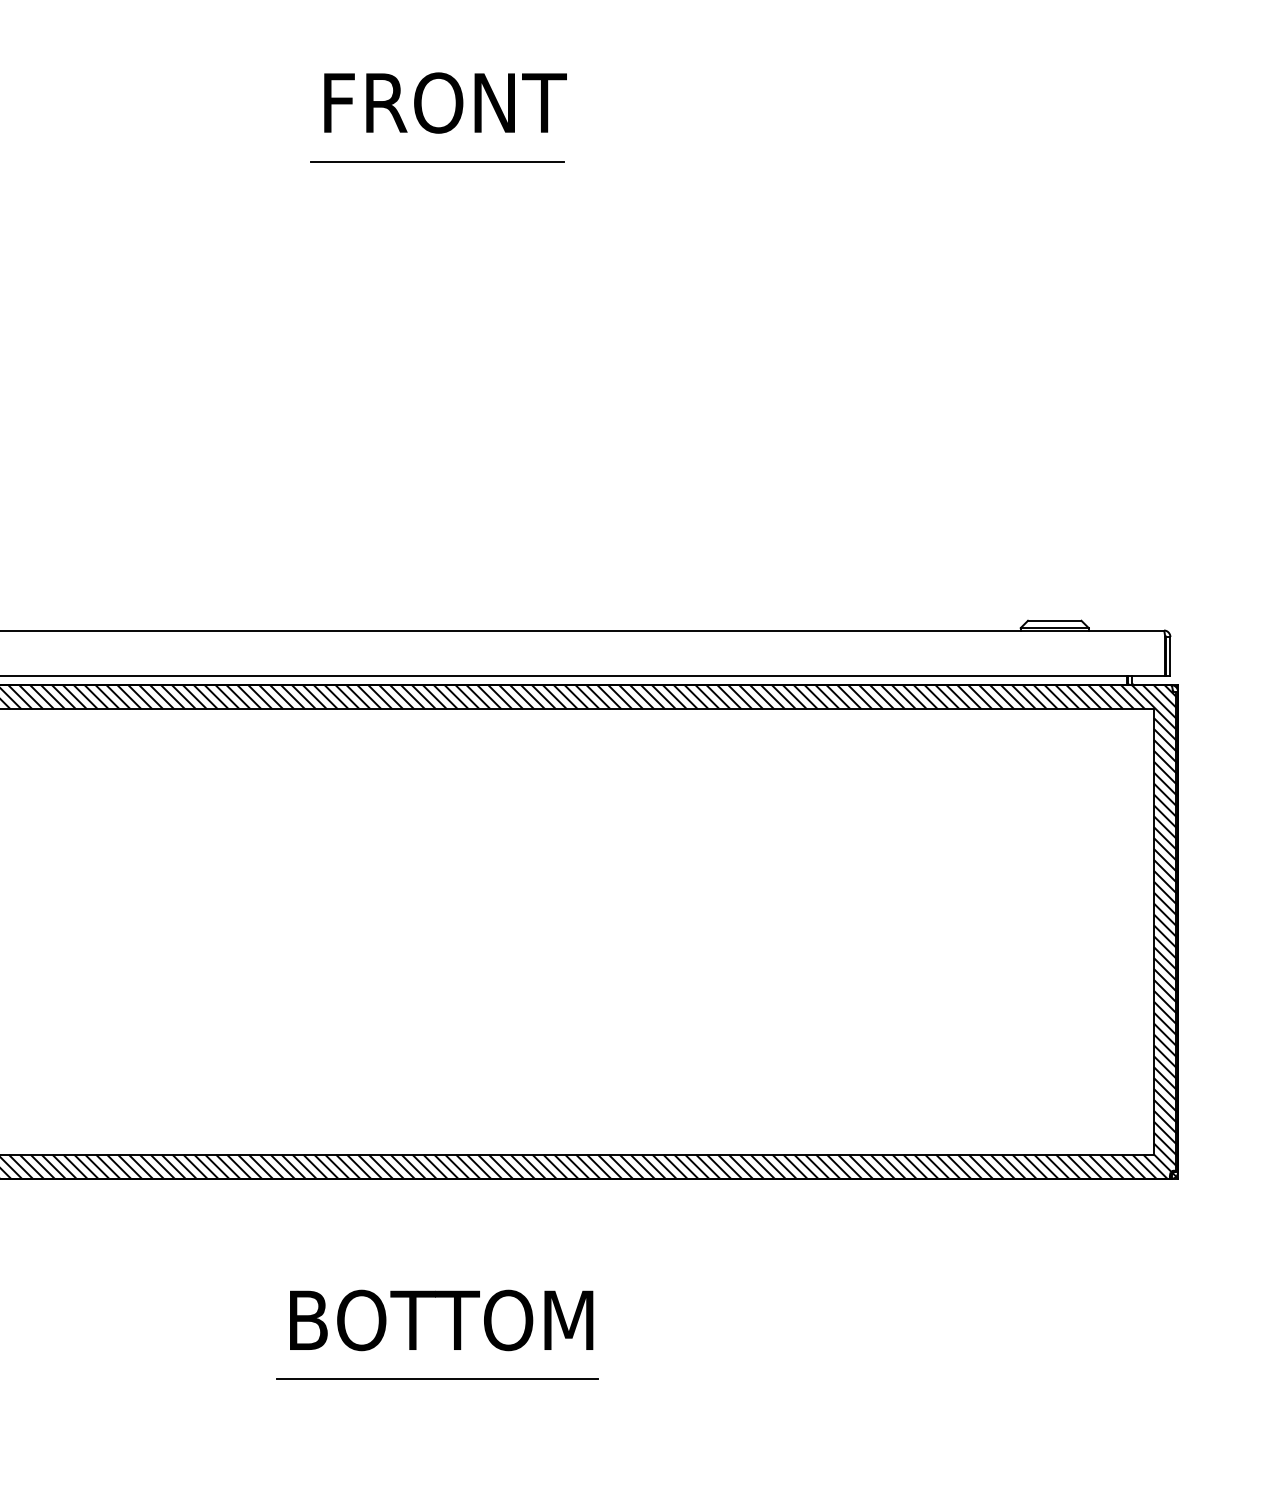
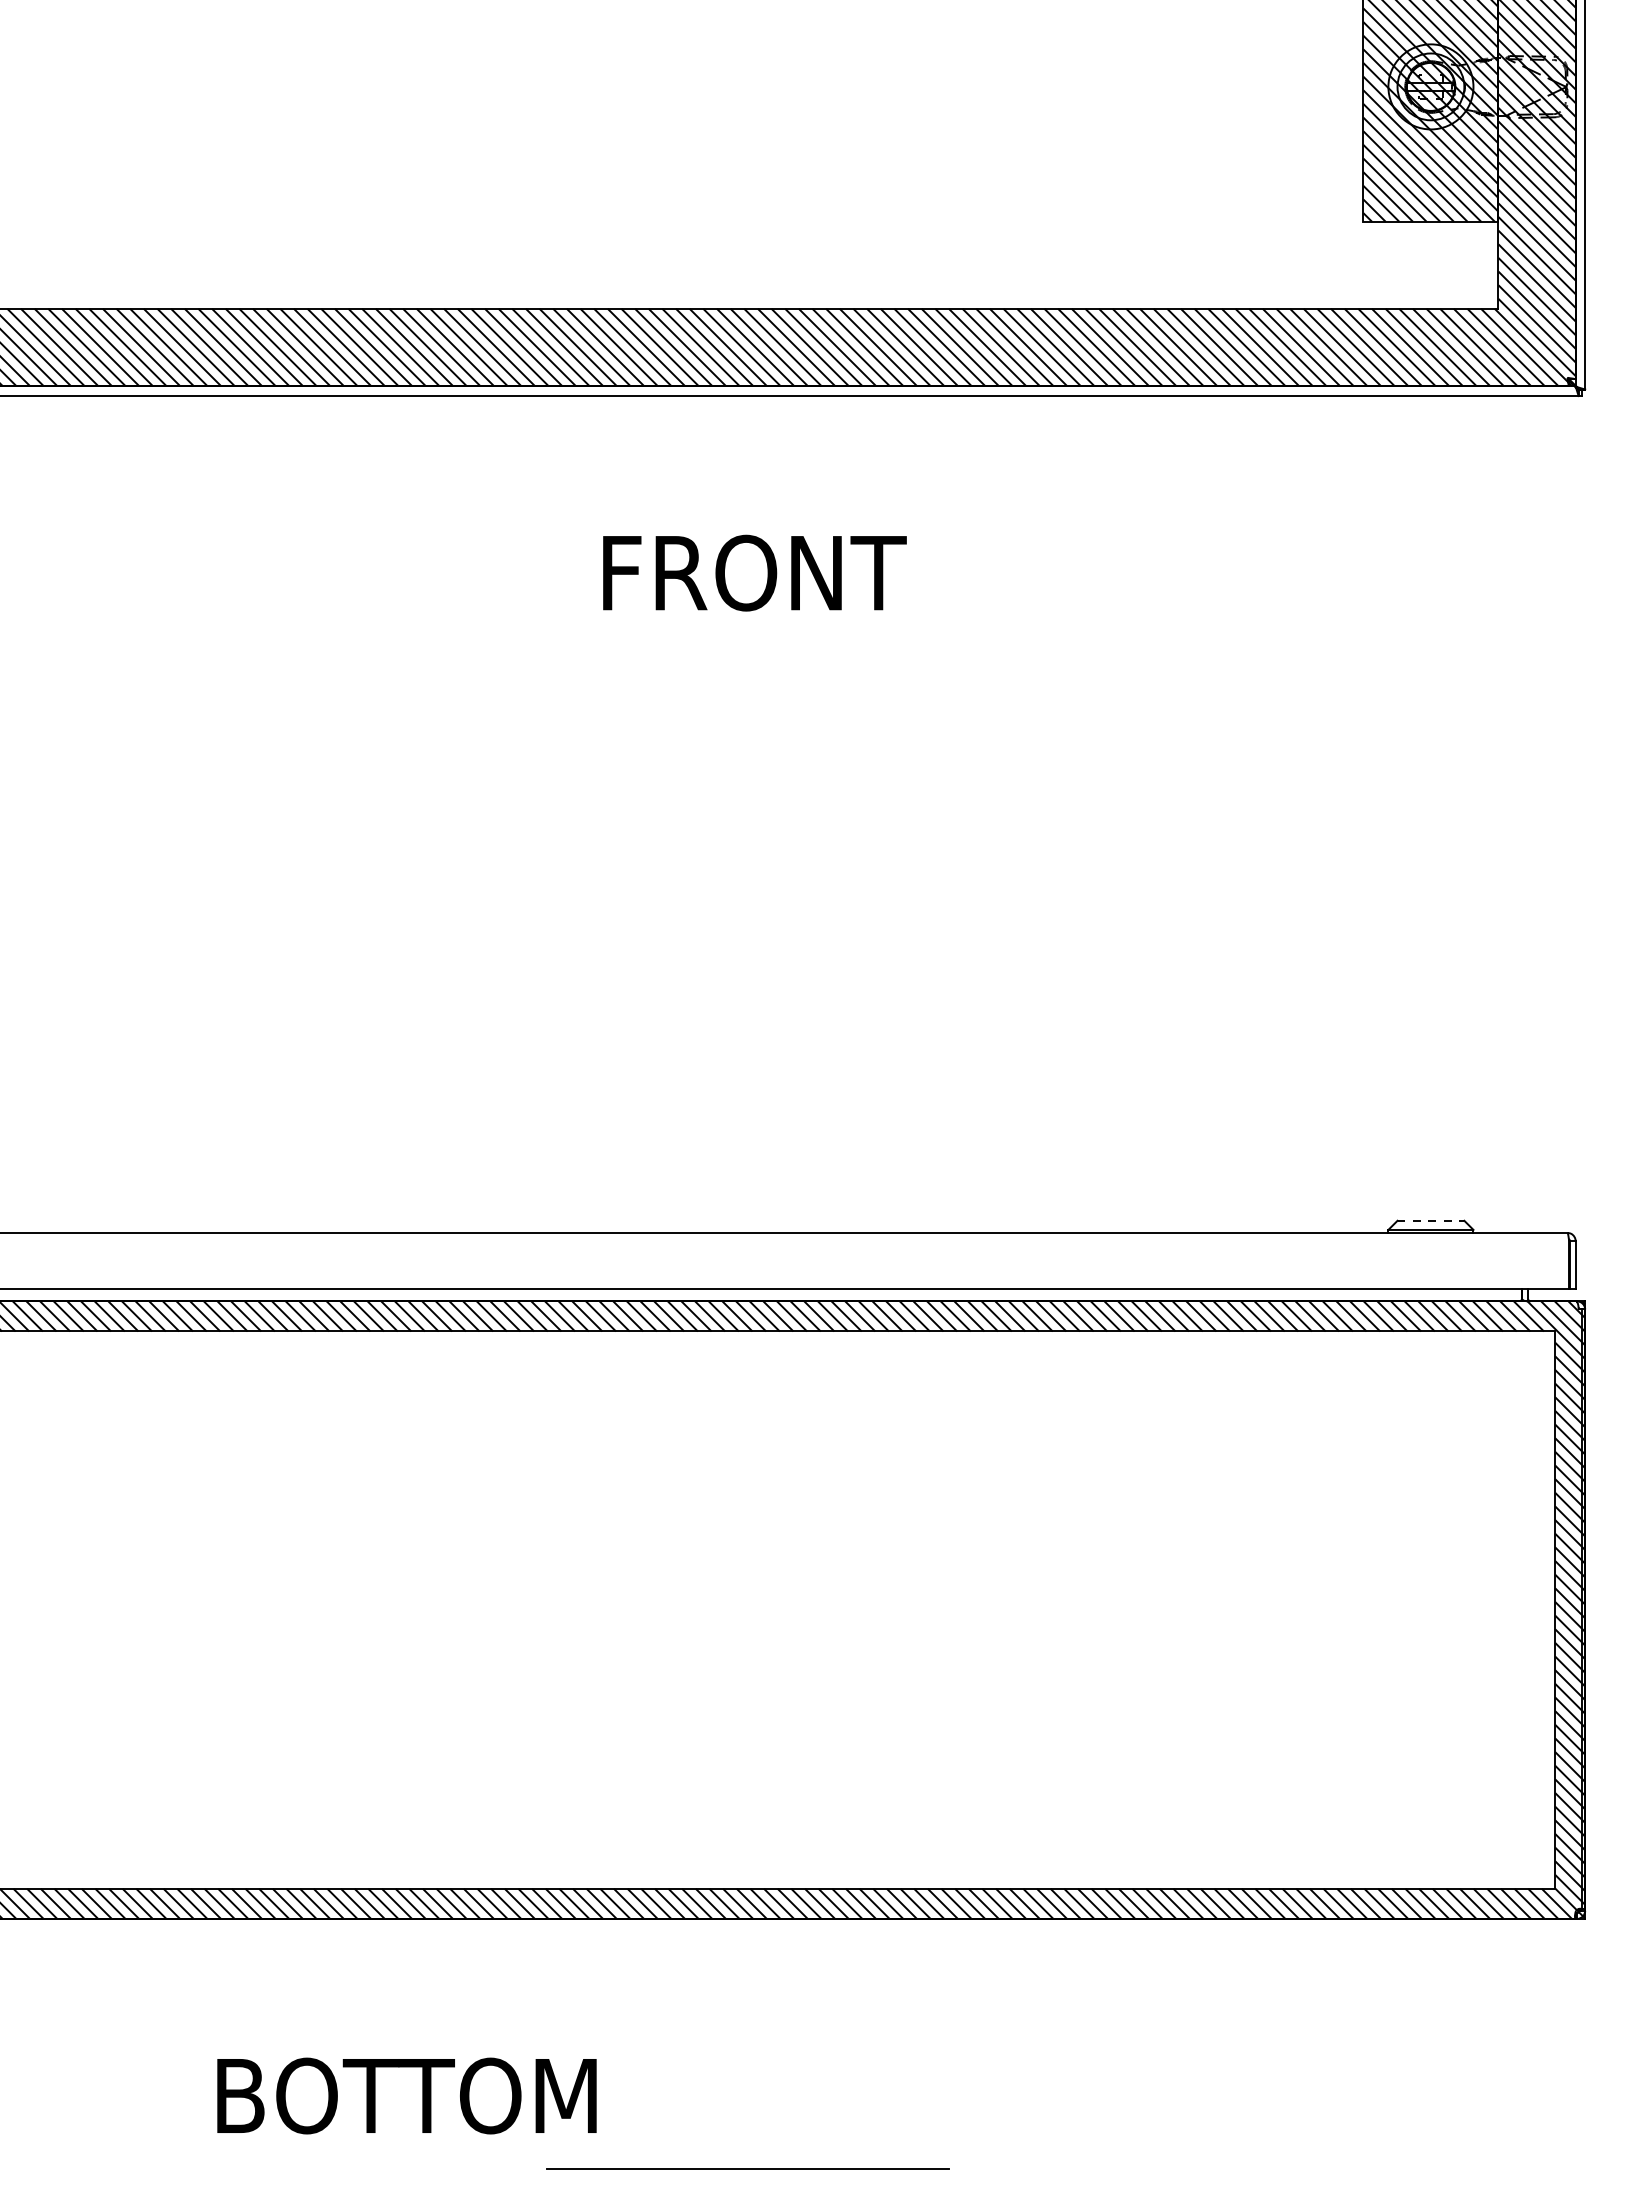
text: (445, 102) -> (754, 572), moved
line: (437, 160) -> (658, 645), removed
line: (1055, 620) -> (1431, 1220), solid -> dashed
text: (441, 1320) -> (406, 2095), moved
line: (437, 1378) -> (747, 2168), moved

